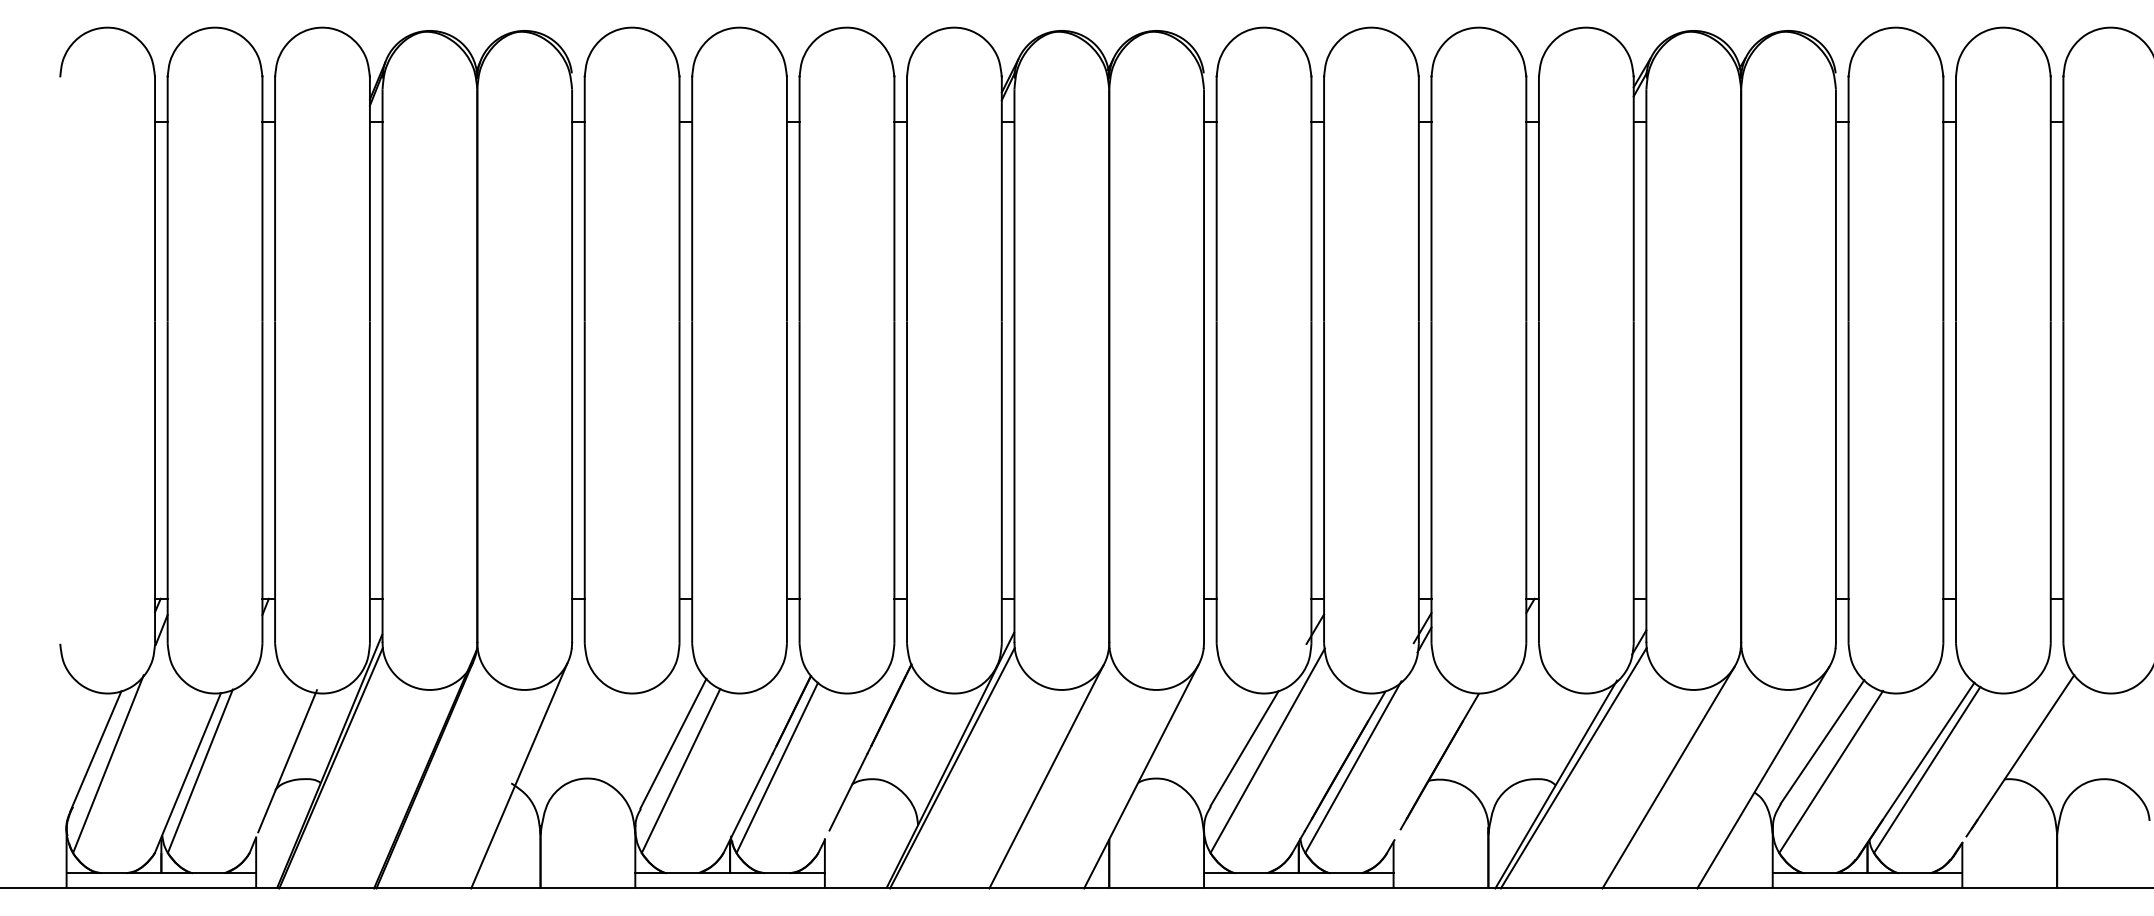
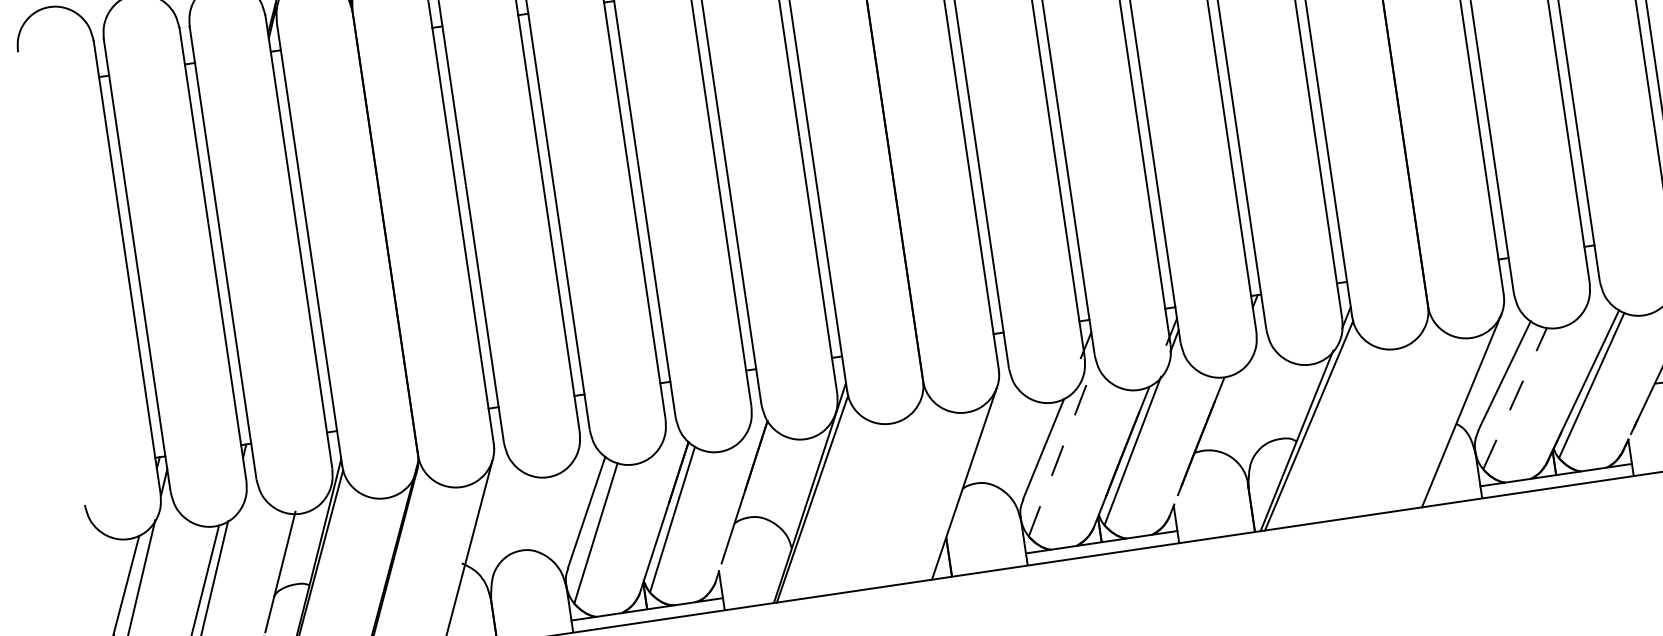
line: (1267, 750) -> (1062, 447), solid -> dashed
line: (1831, 771) -> (1515, 398), solid -> dashed
line: (1046, 776) -> (888, 494), removed
line: (1668, 777) -> (1385, 422), removed

